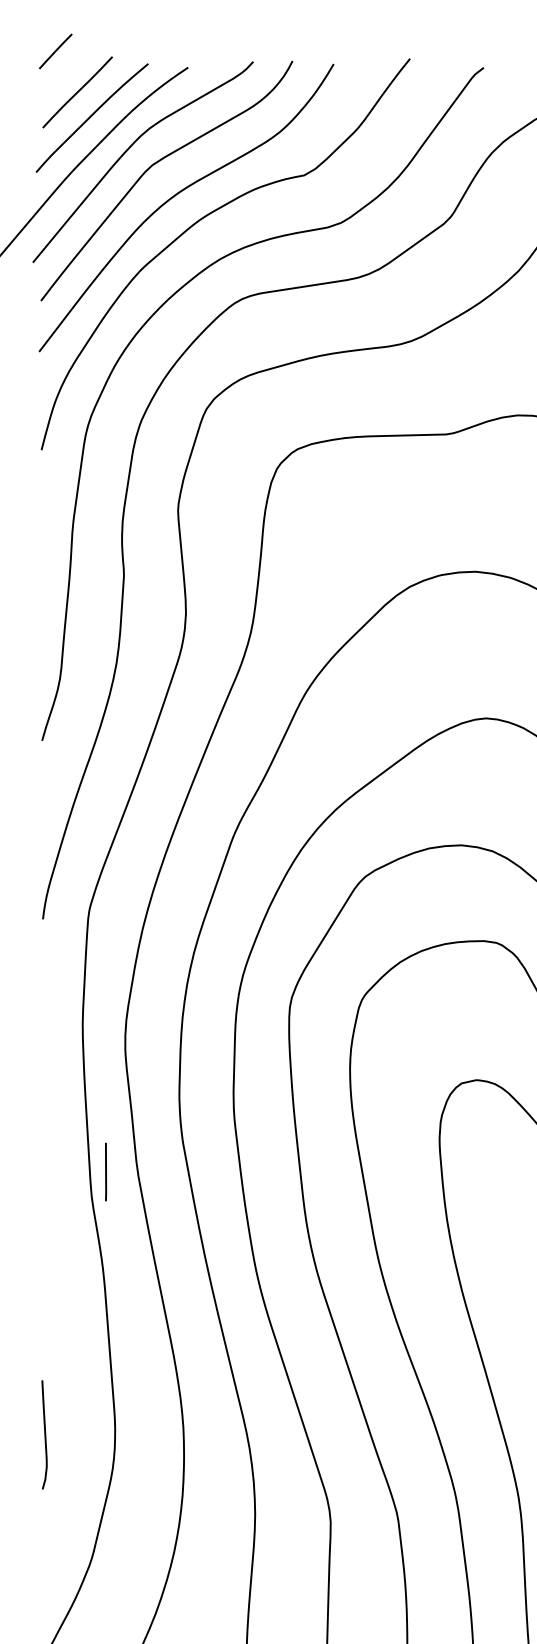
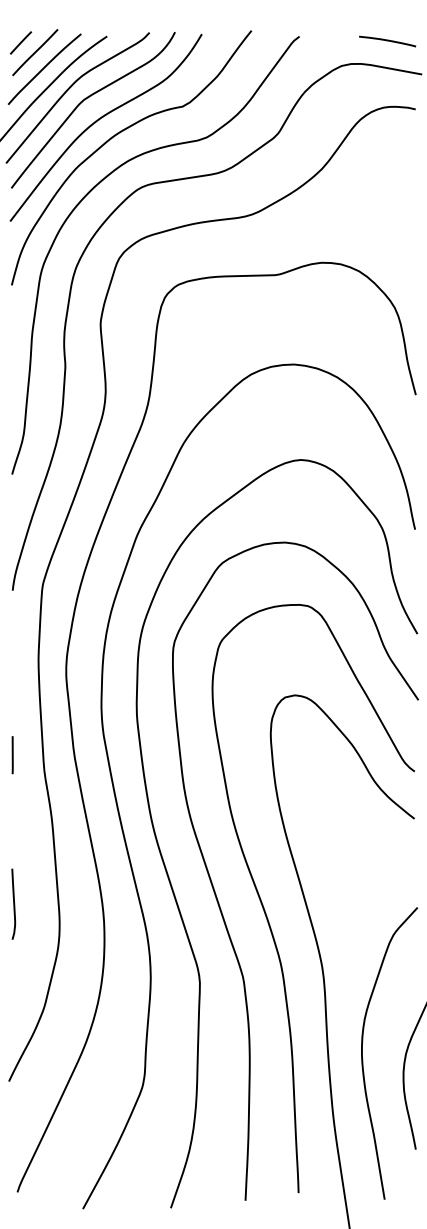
line: (54, 50) -> (20, 42), moved
line: (105, 1172) -> (12, 755), moved
curve: (44, 1433) -> (13, 903), moved

